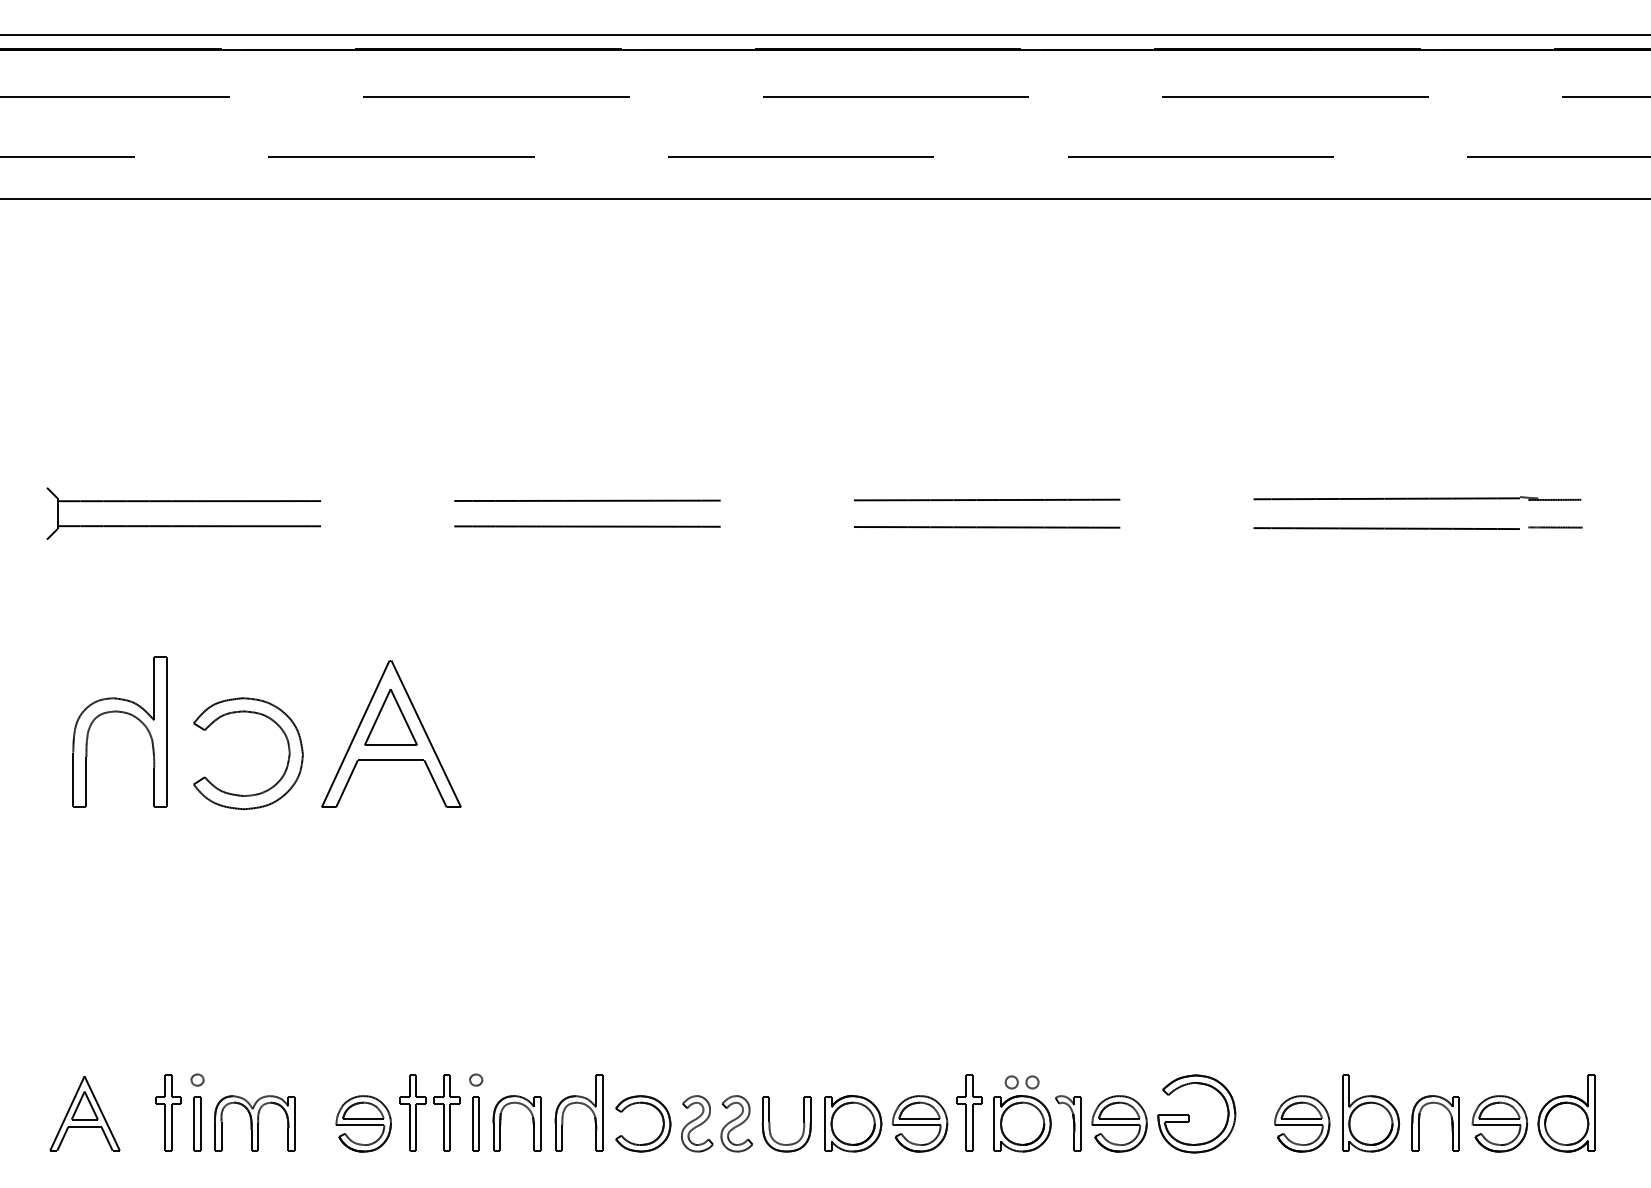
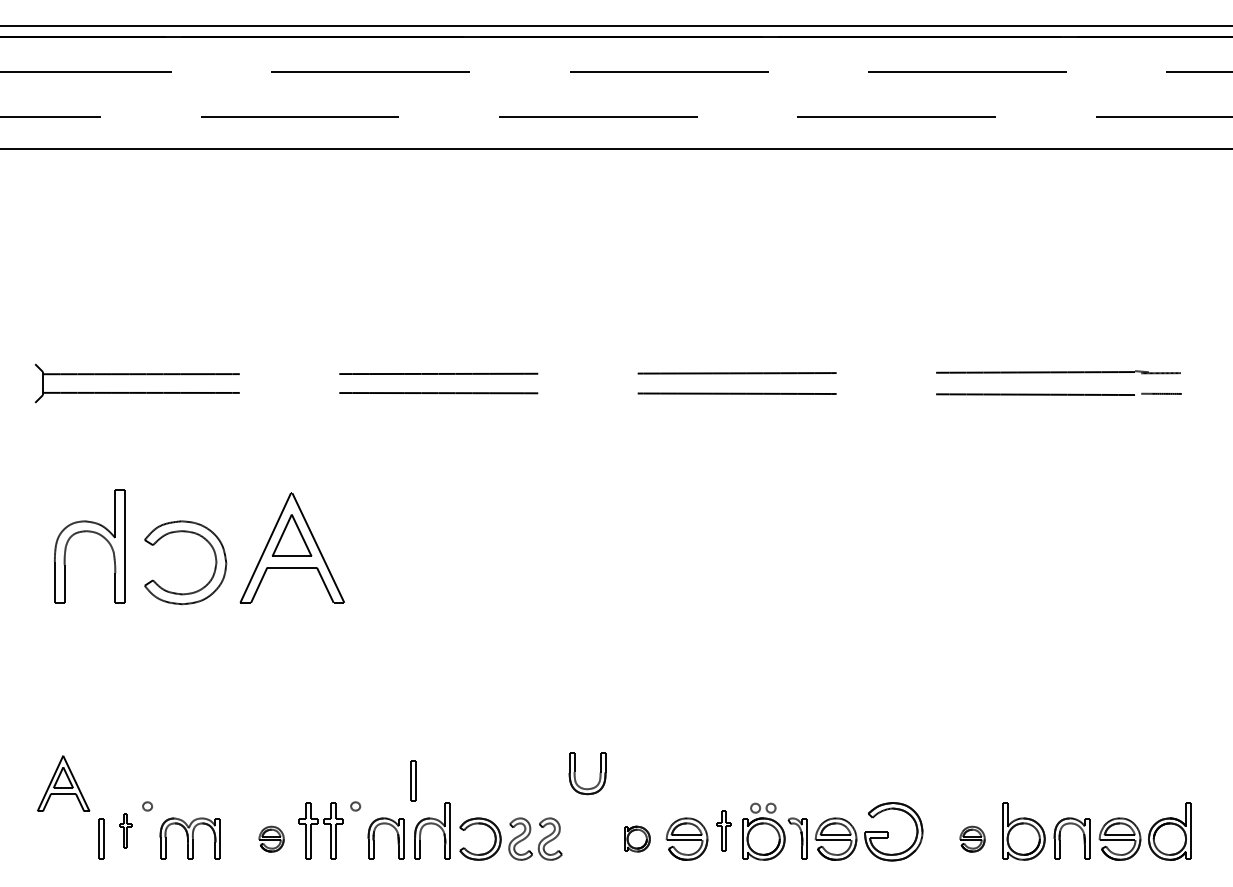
part: (168, 1112) -> (125, 830), size x0.6
part: (969, 1112) -> (724, 830), size x0.7
part: (84, 1113) -> (63, 783), moved
part: (197, 1123) -> (101, 838), moved
part: (363, 1123) -> (271, 838), size x0.6
part: (475, 1123) -> (413, 780), moved
part: (853, 1123) -> (637, 838), size x0.6
part: (1302, 1123) -> (972, 838), size x0.6
part: (770, 1124) -> (575, 773), moved

